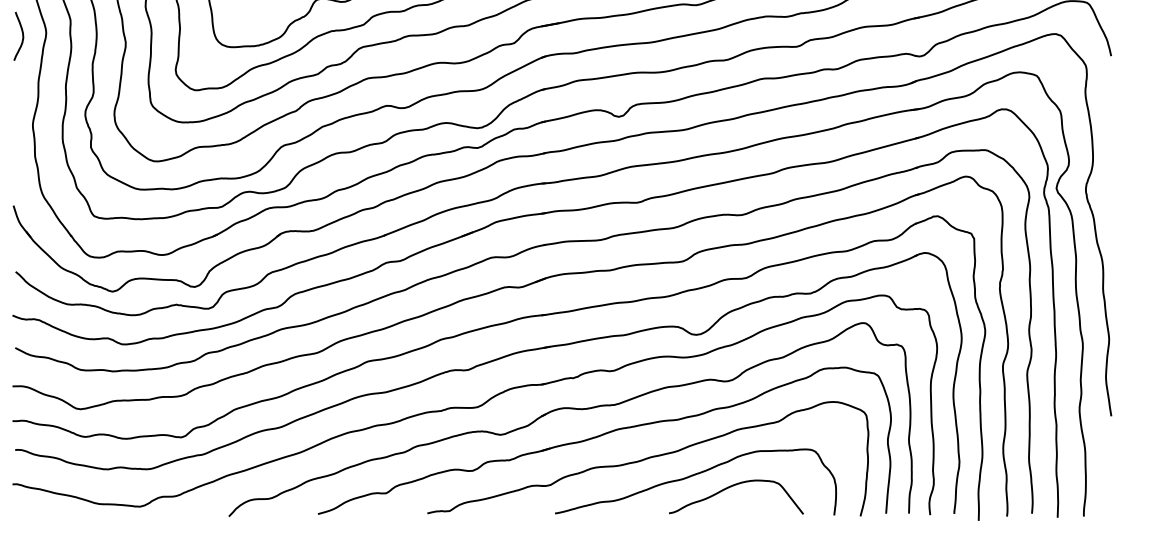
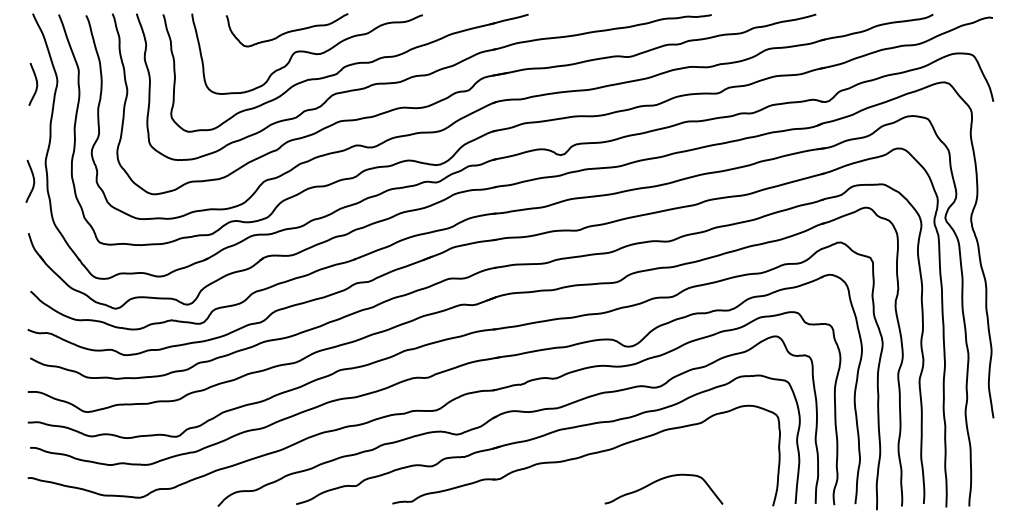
curve: (19, 146) -> (33, 181), added
curve: (696, 475) -> (628, 470), removed

